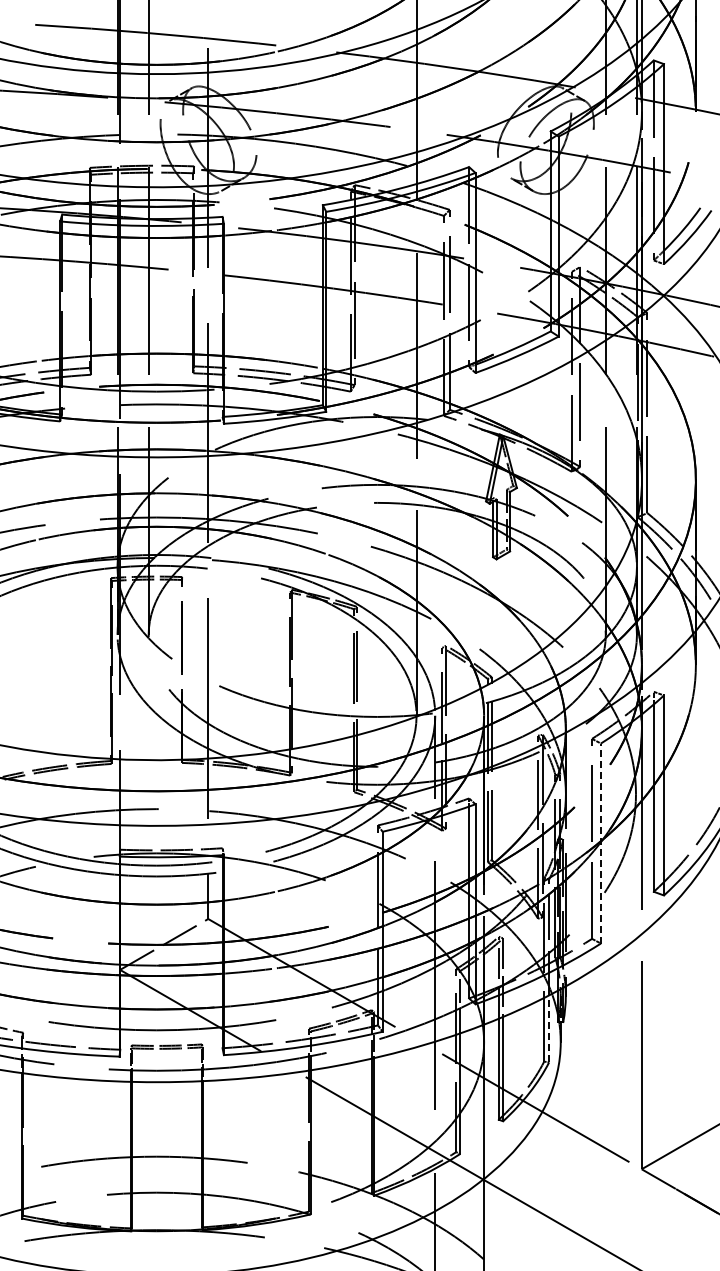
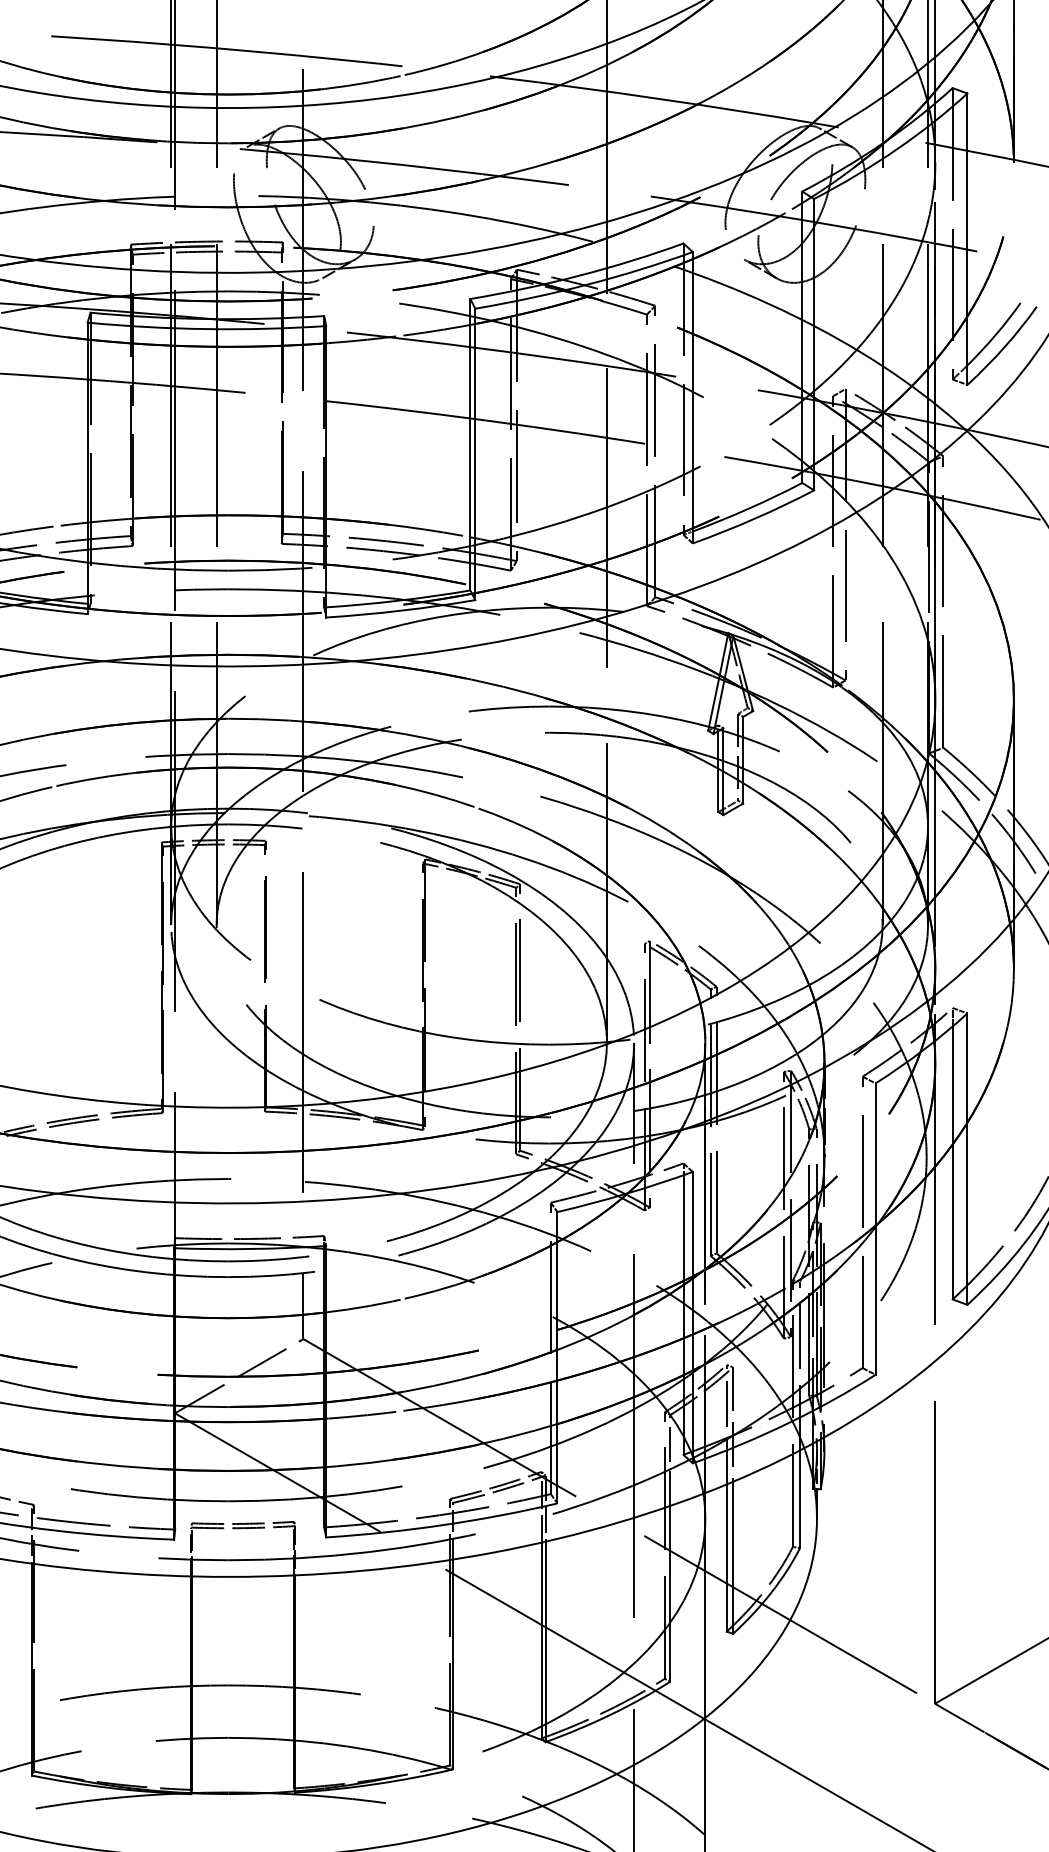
line: (600, 843) -> (874, 1229), dashed -> solid
line: (549, 1028) -> (800, 1498), dashed -> solid

